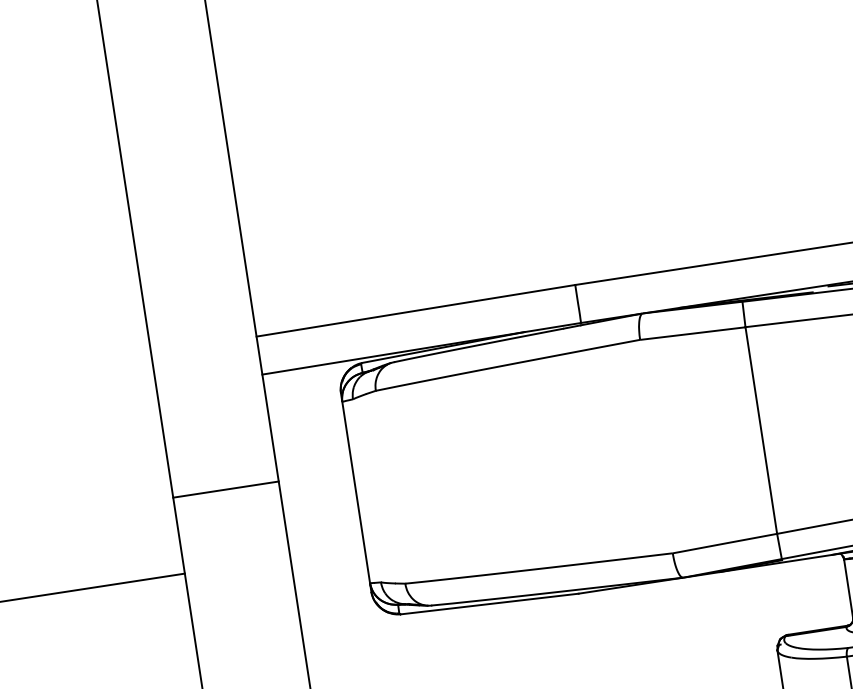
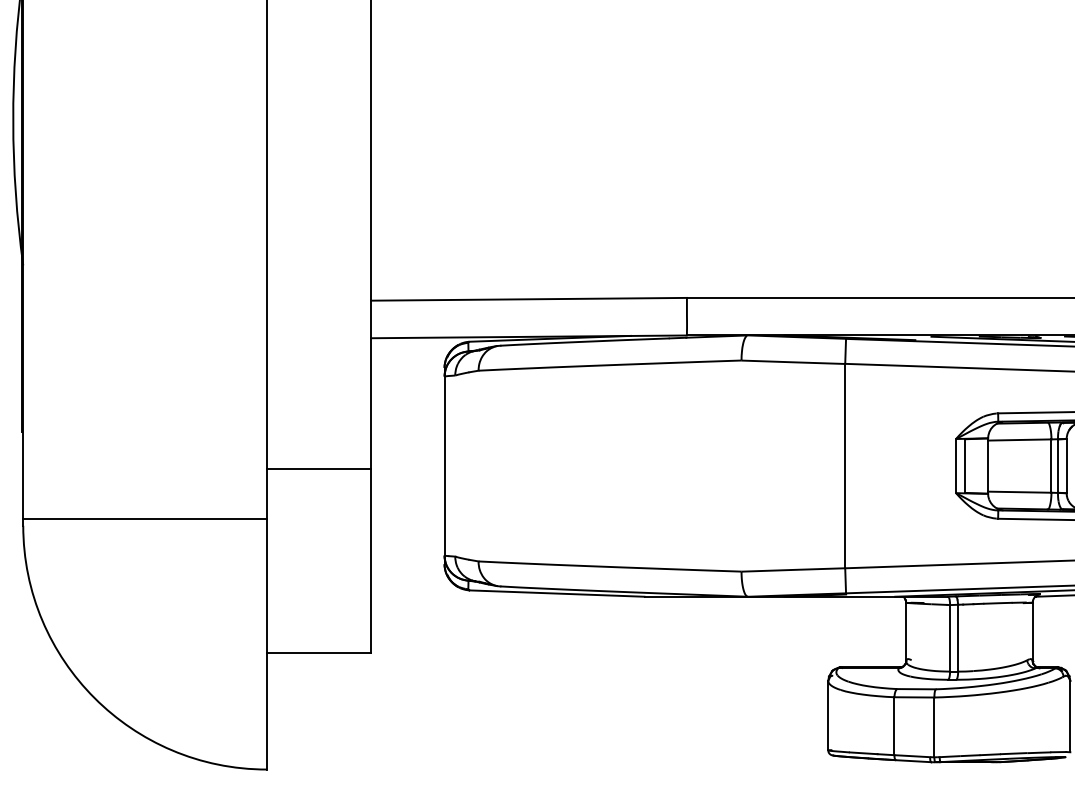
line: (226, 490) -> (319, 469), moved

